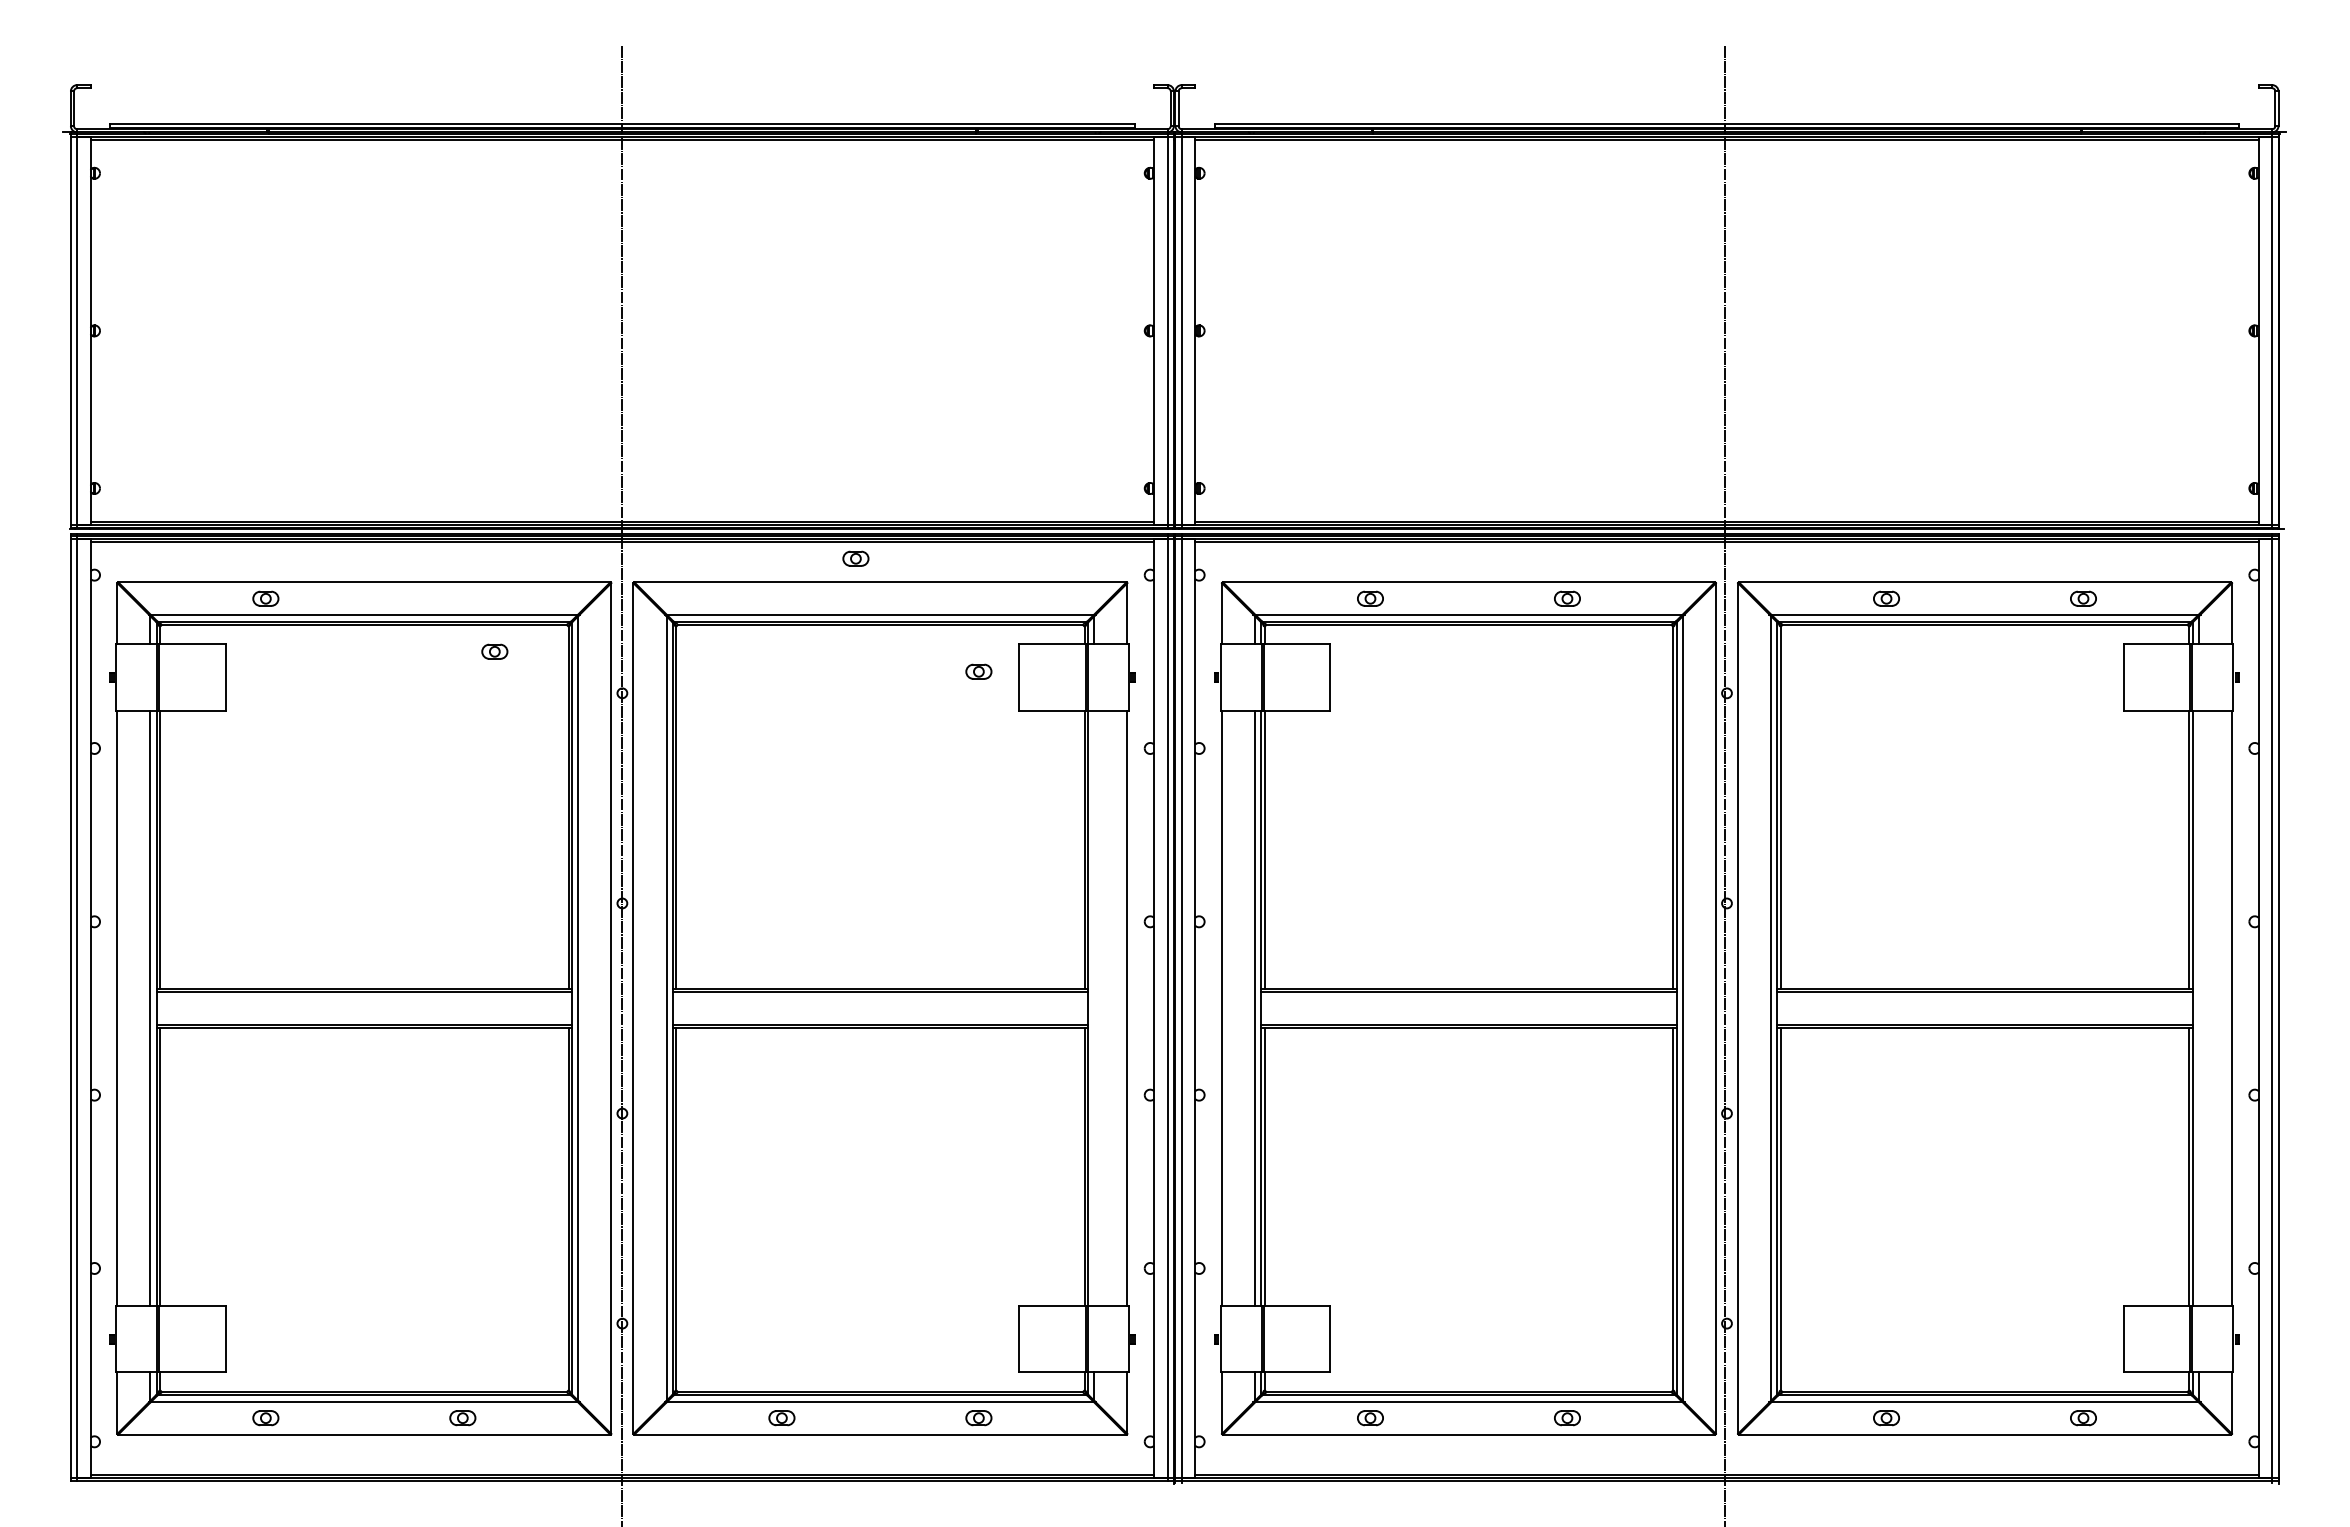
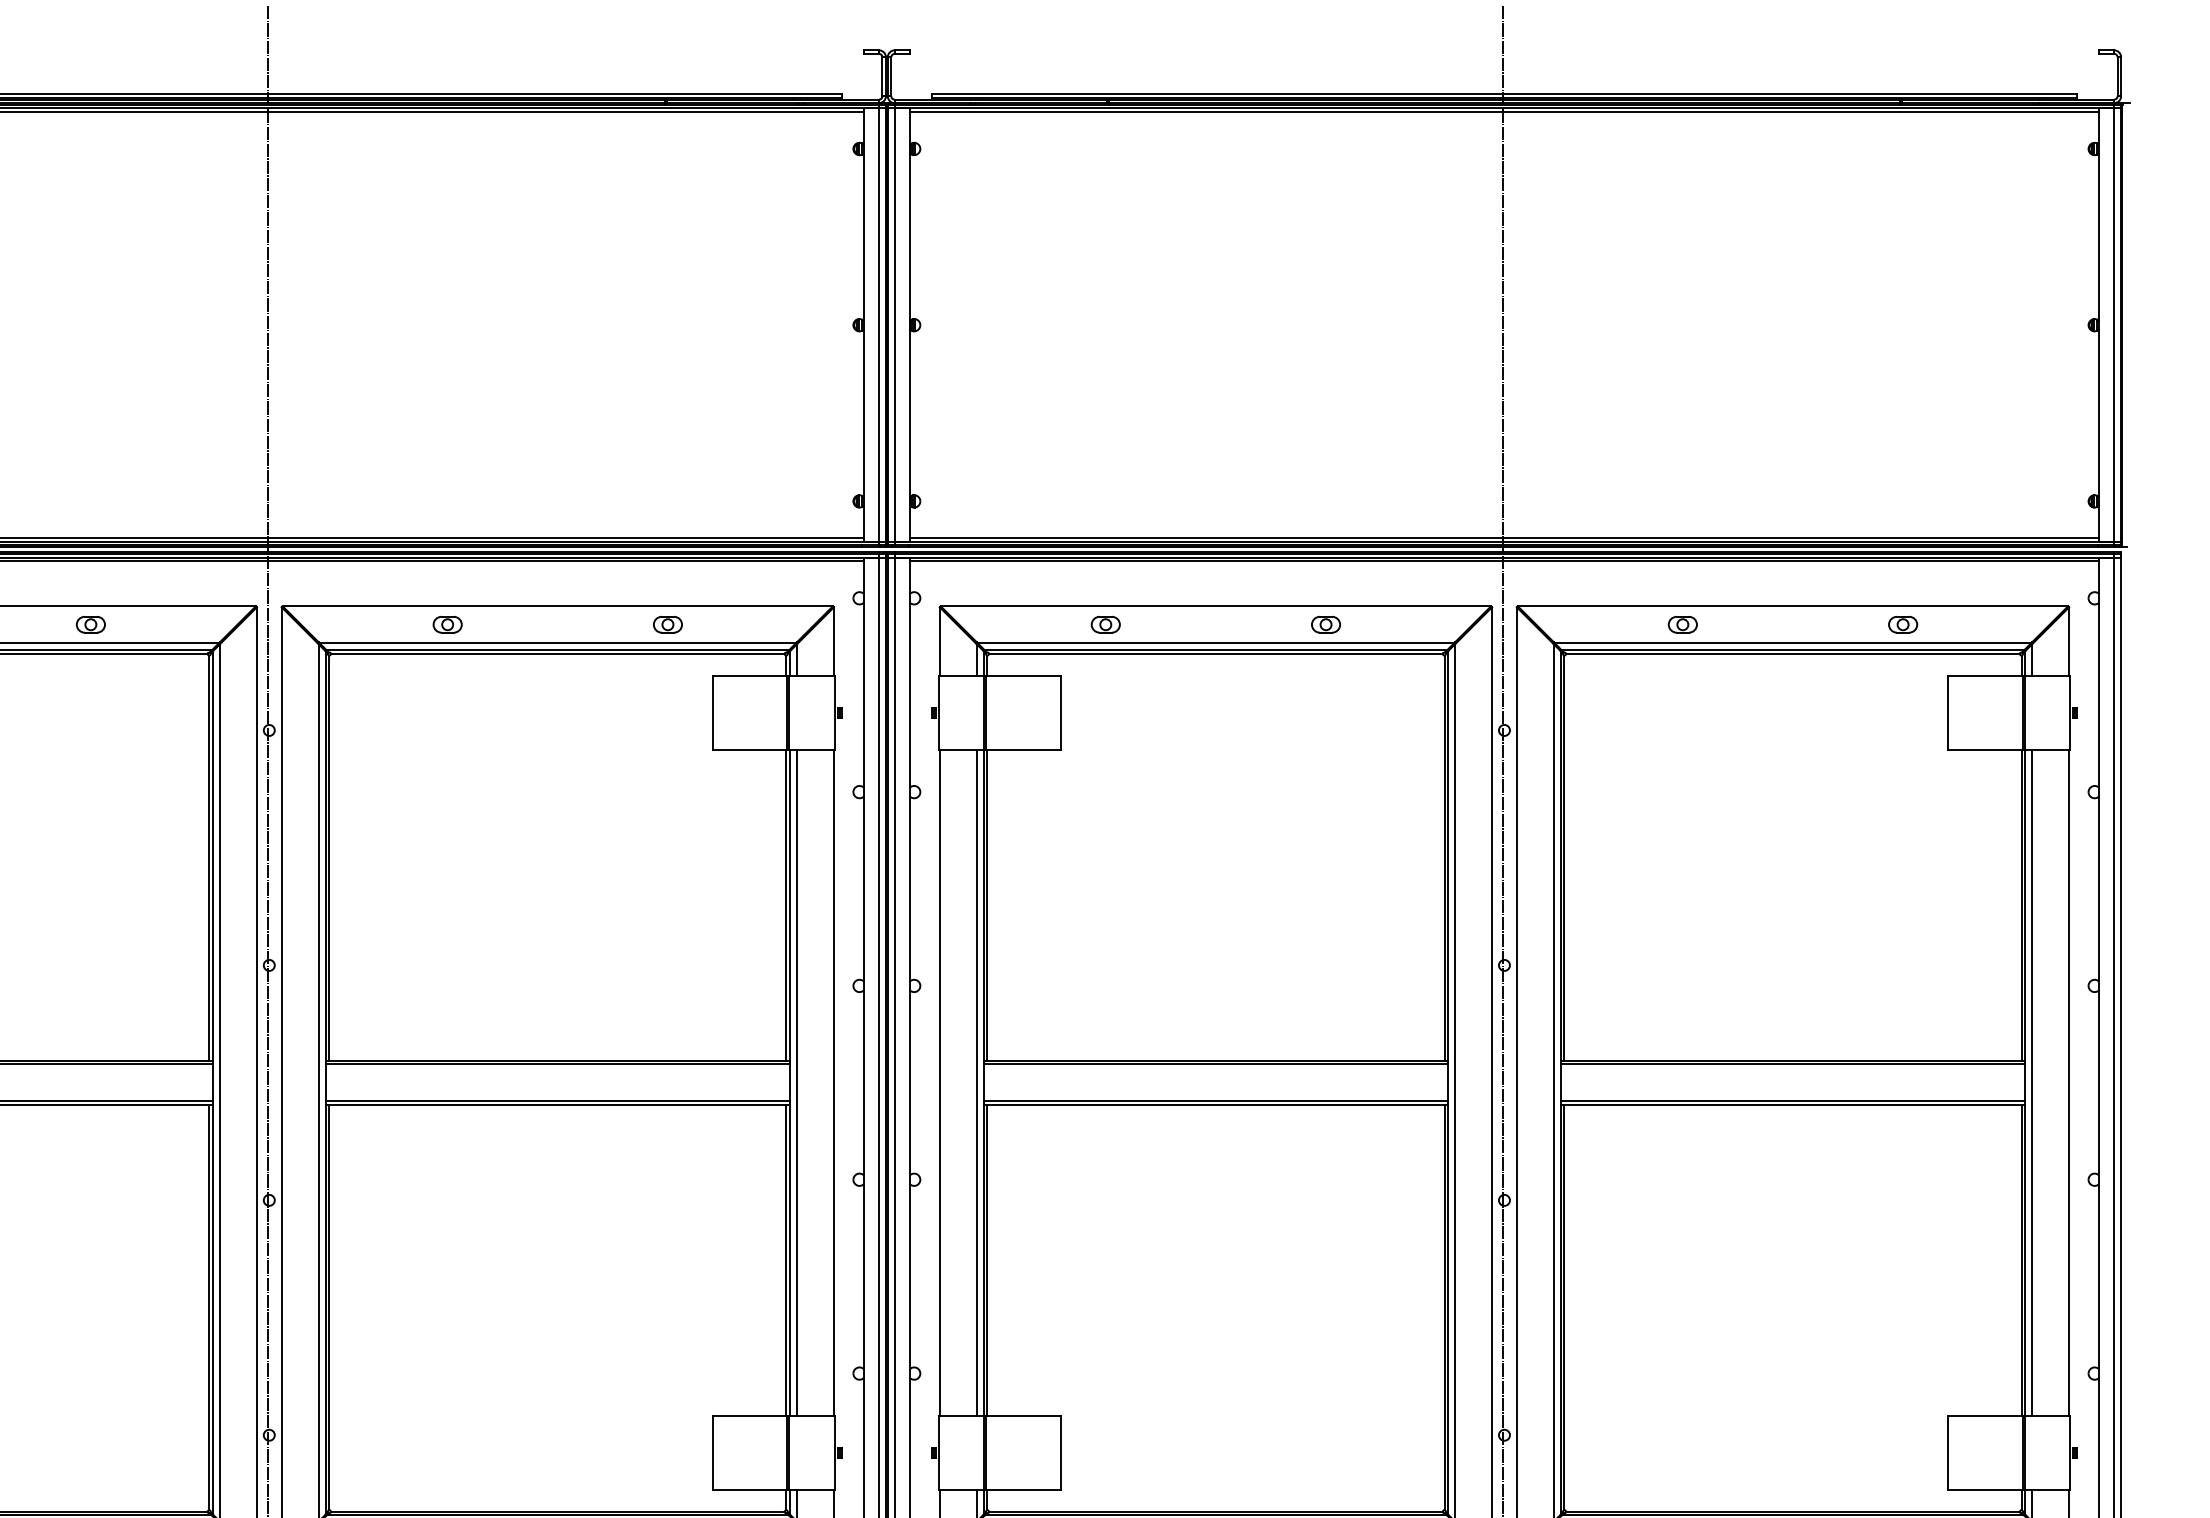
part: (855, 558) -> (447, 624), moved
part: (494, 651) -> (90, 624), moved
part: (978, 671) -> (667, 624), moved
line: (1094, 1008) -> (797, 1082), added
line: (2198, 1008) -> (2031, 1082), added

